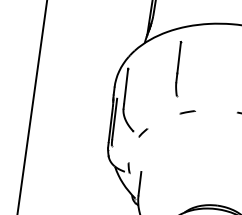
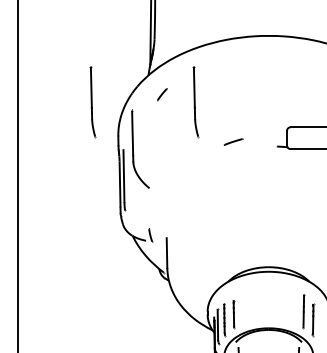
part: (98, 58) -> (92, 102), added
line: (187, 111) -> (233, 141), moved
line: (143, 132) -> (162, 94), moved

